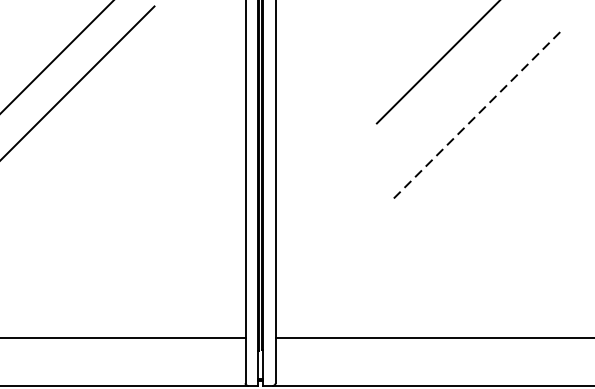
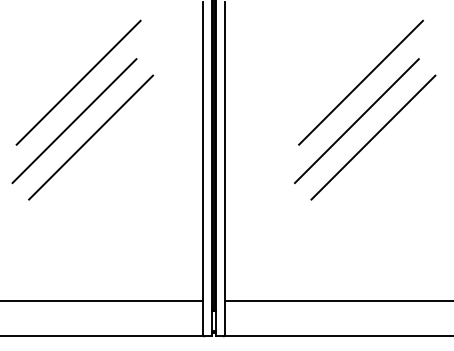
line: (455, 91) -> (356, 121), added
line: (91, 113) -> (90, 137), added
line: (478, 113) -> (373, 137), dashed -> solid

